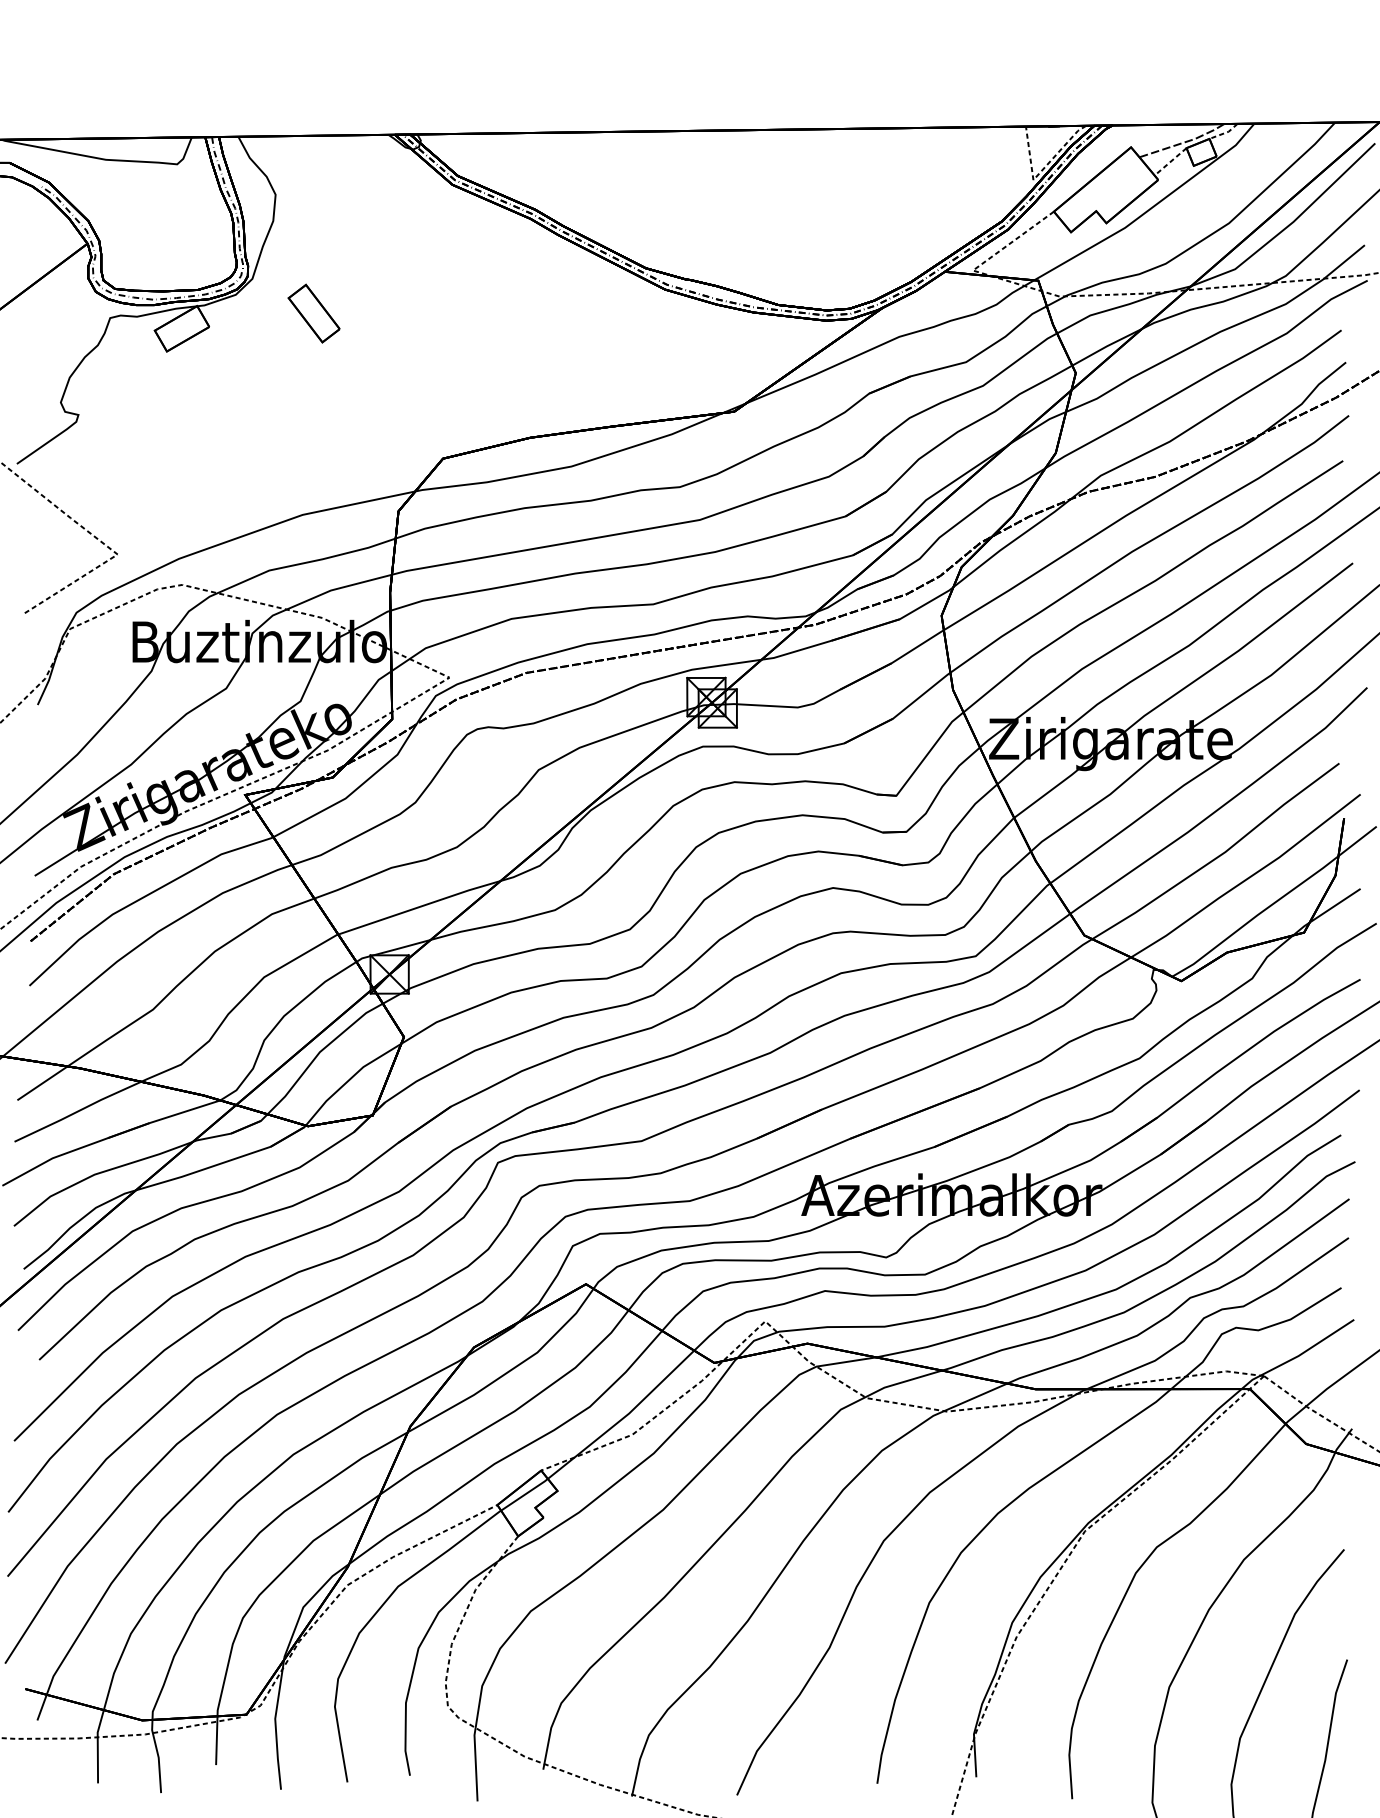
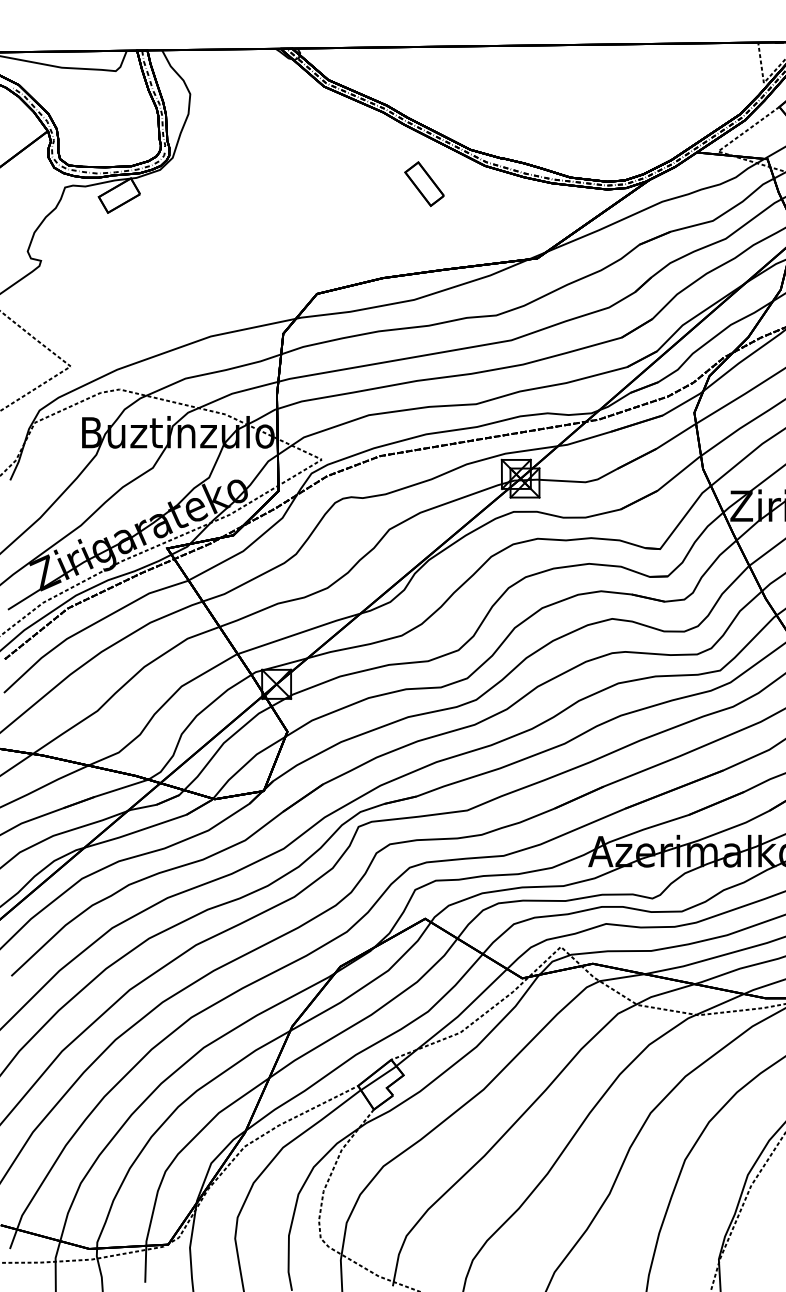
part: (313, 313) -> (424, 184), moved

